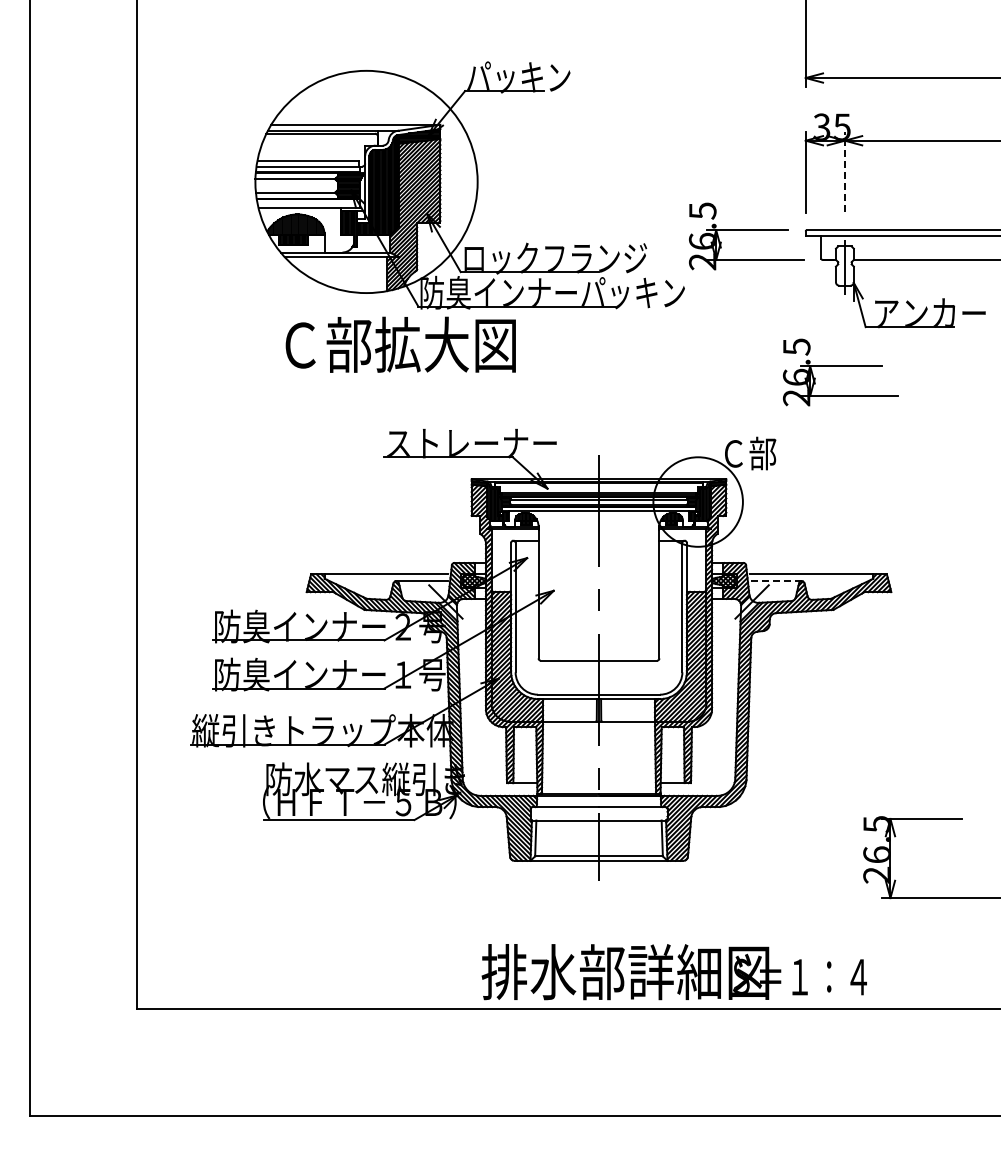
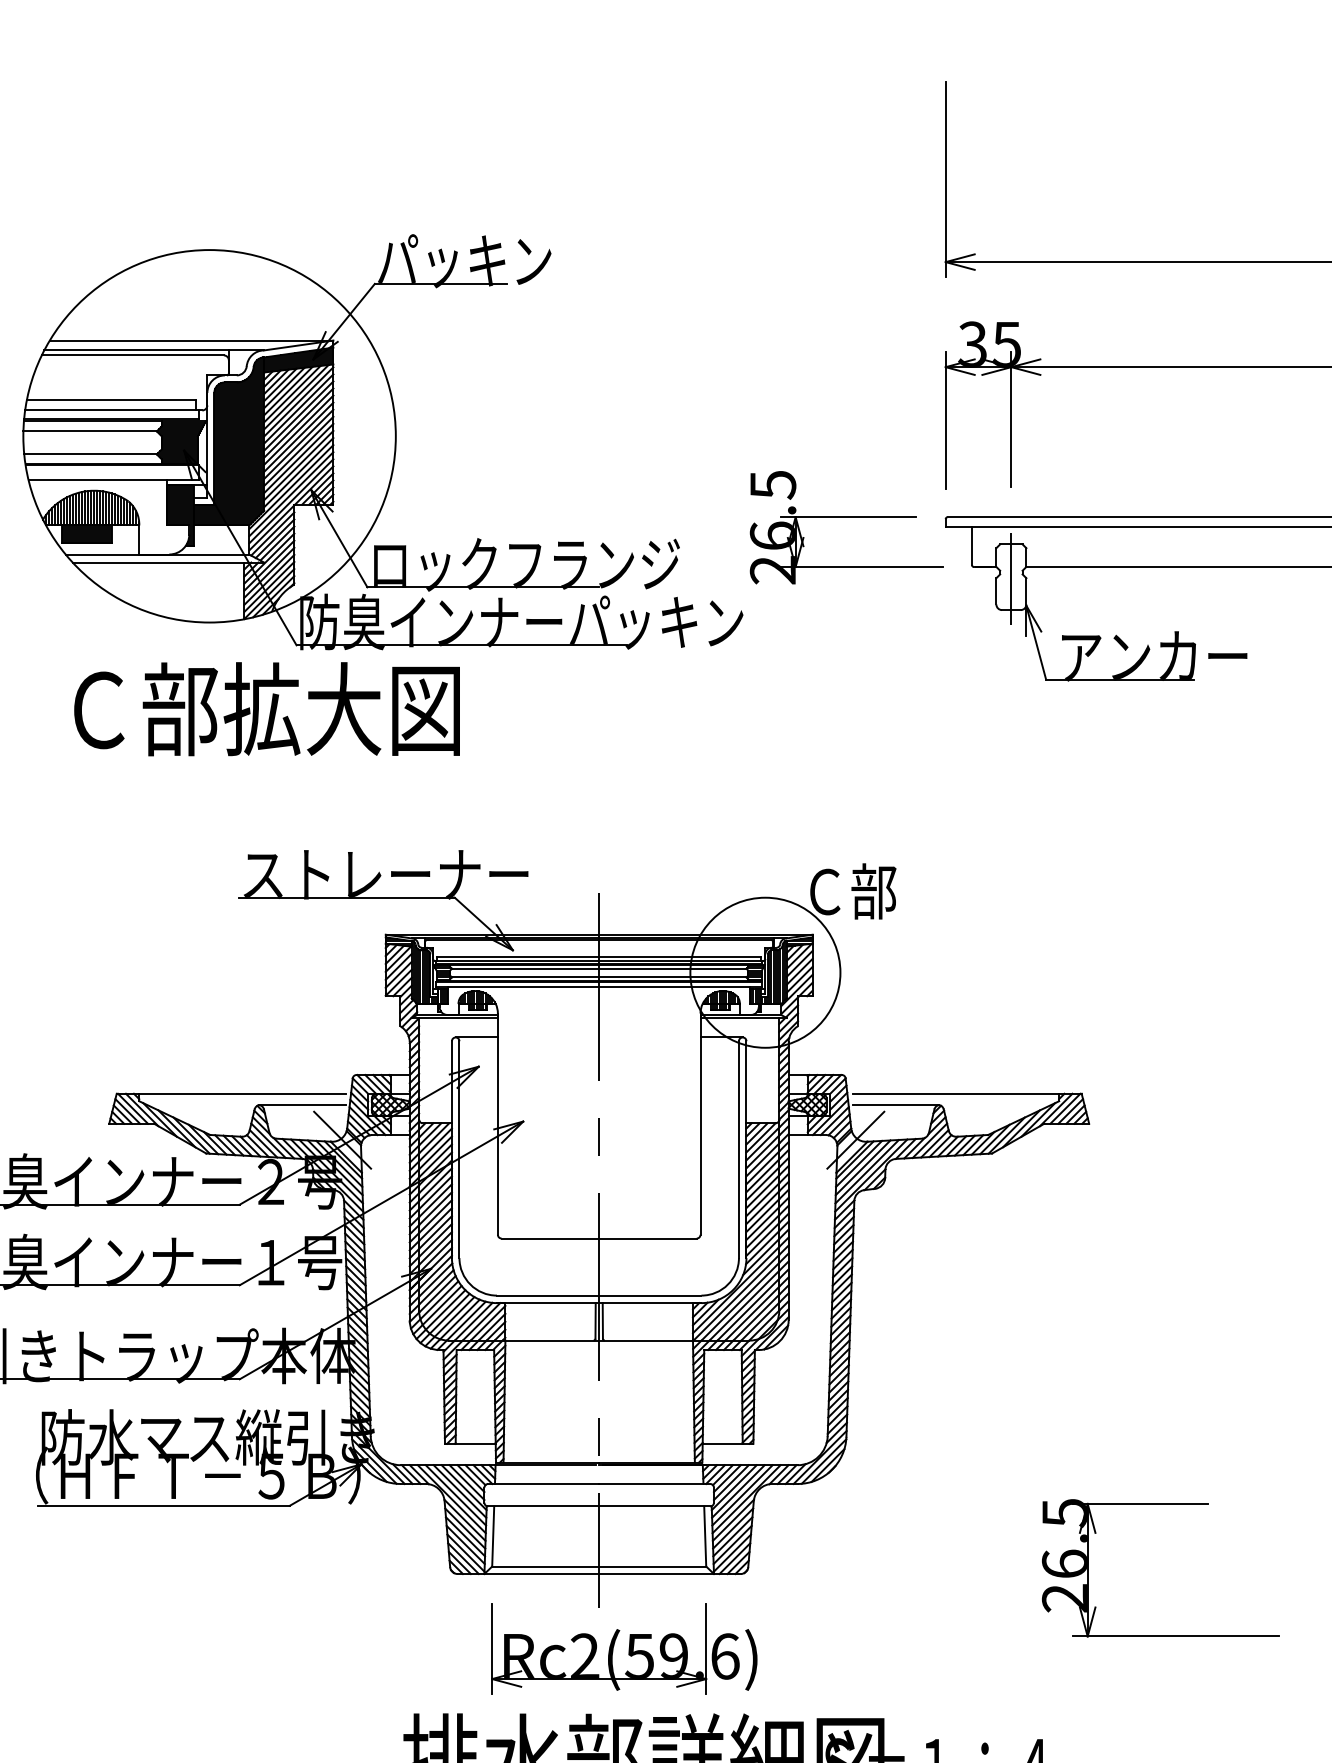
line: (844, 171) -> (1010, 418), dashed -> solid
part: (840, 372) -> (1003, 755), removed
line: (776, 580) -> (896, 1104), dashed -> solid
part: (613, 905) -> (623, 1648), added

